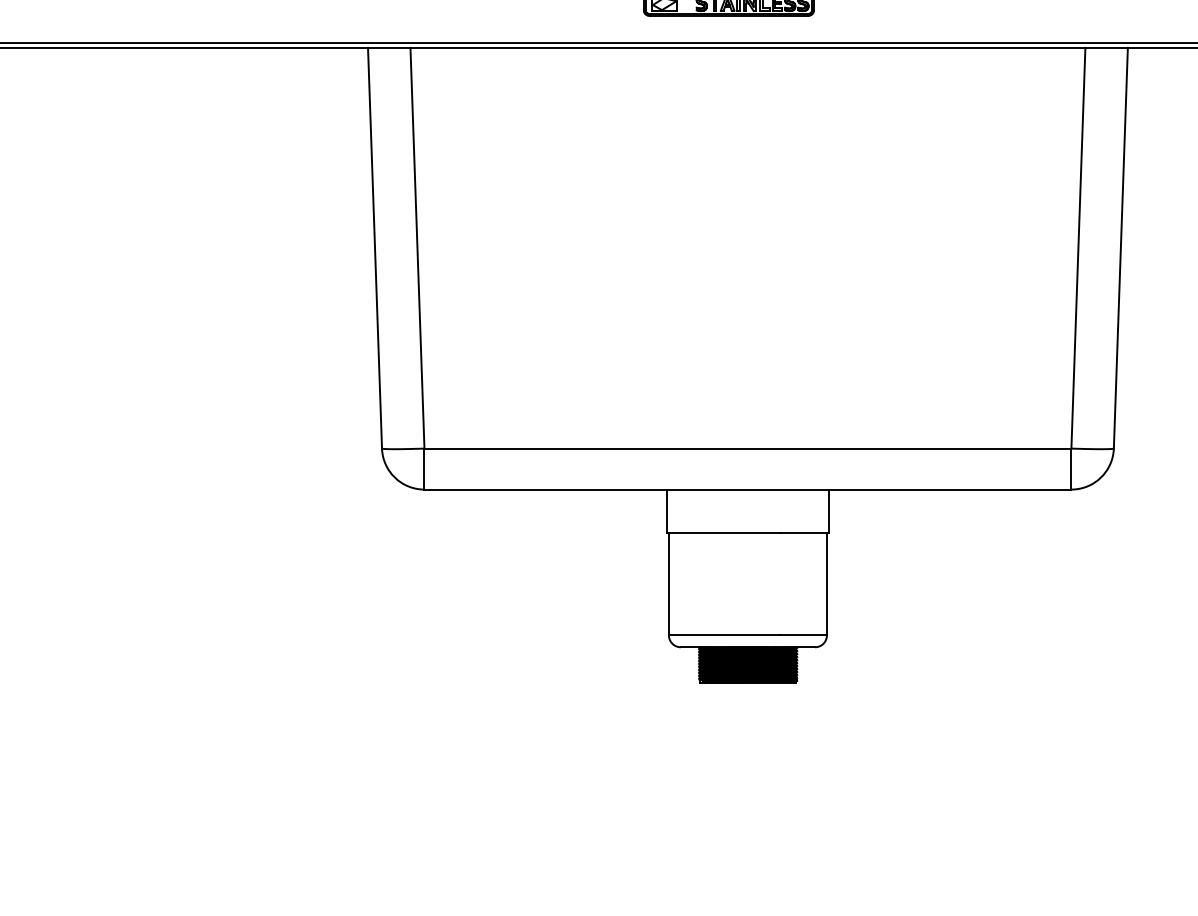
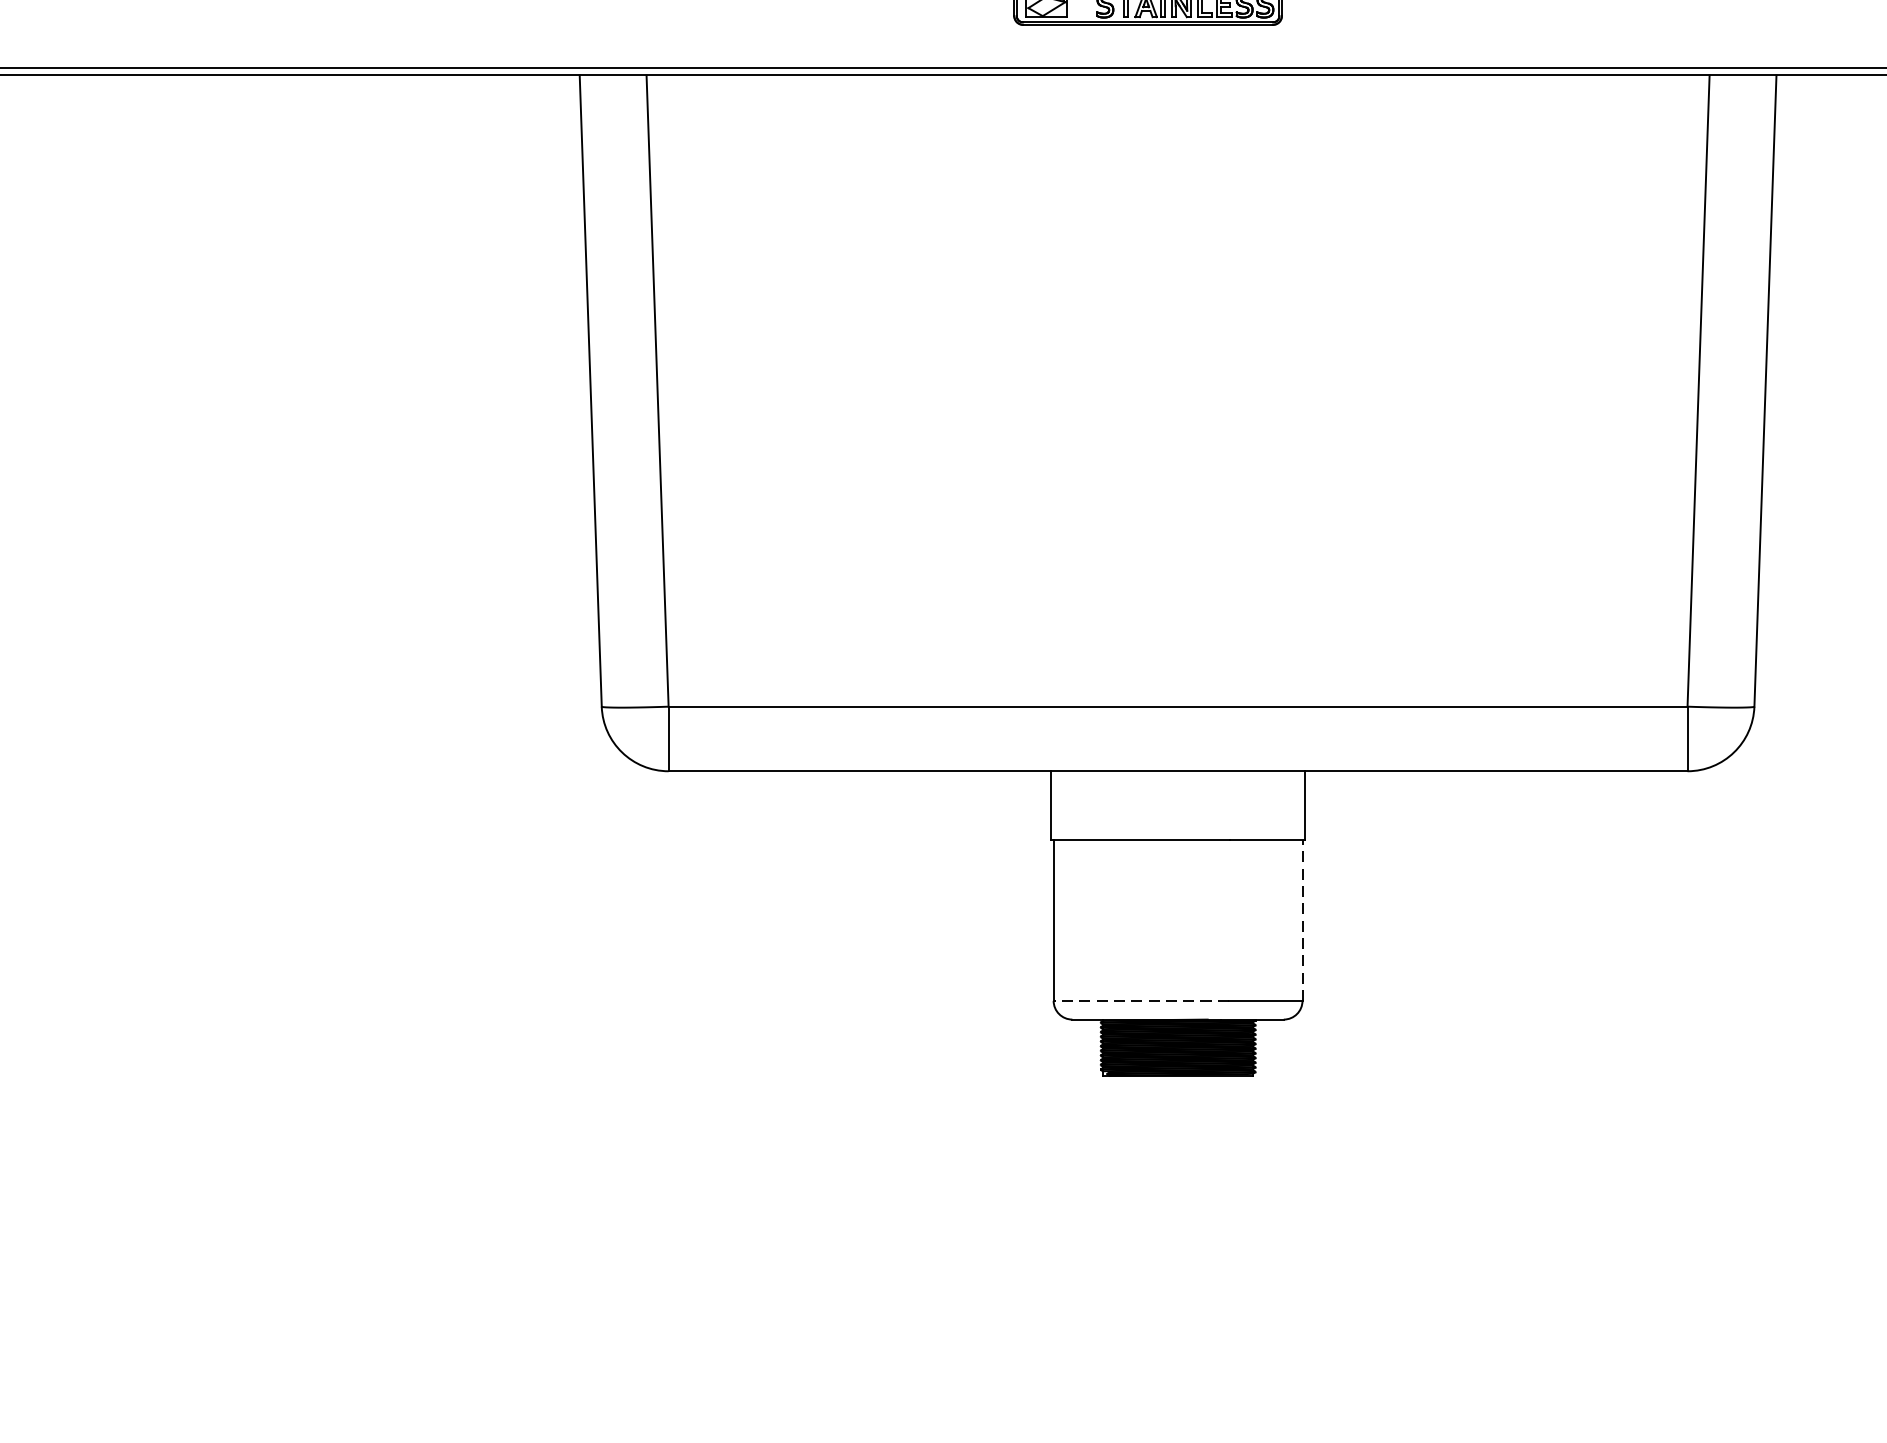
line: (826, 584) -> (1301, 920), solid -> dashed
line: (724, 635) -> (1141, 1001), solid -> dashed

